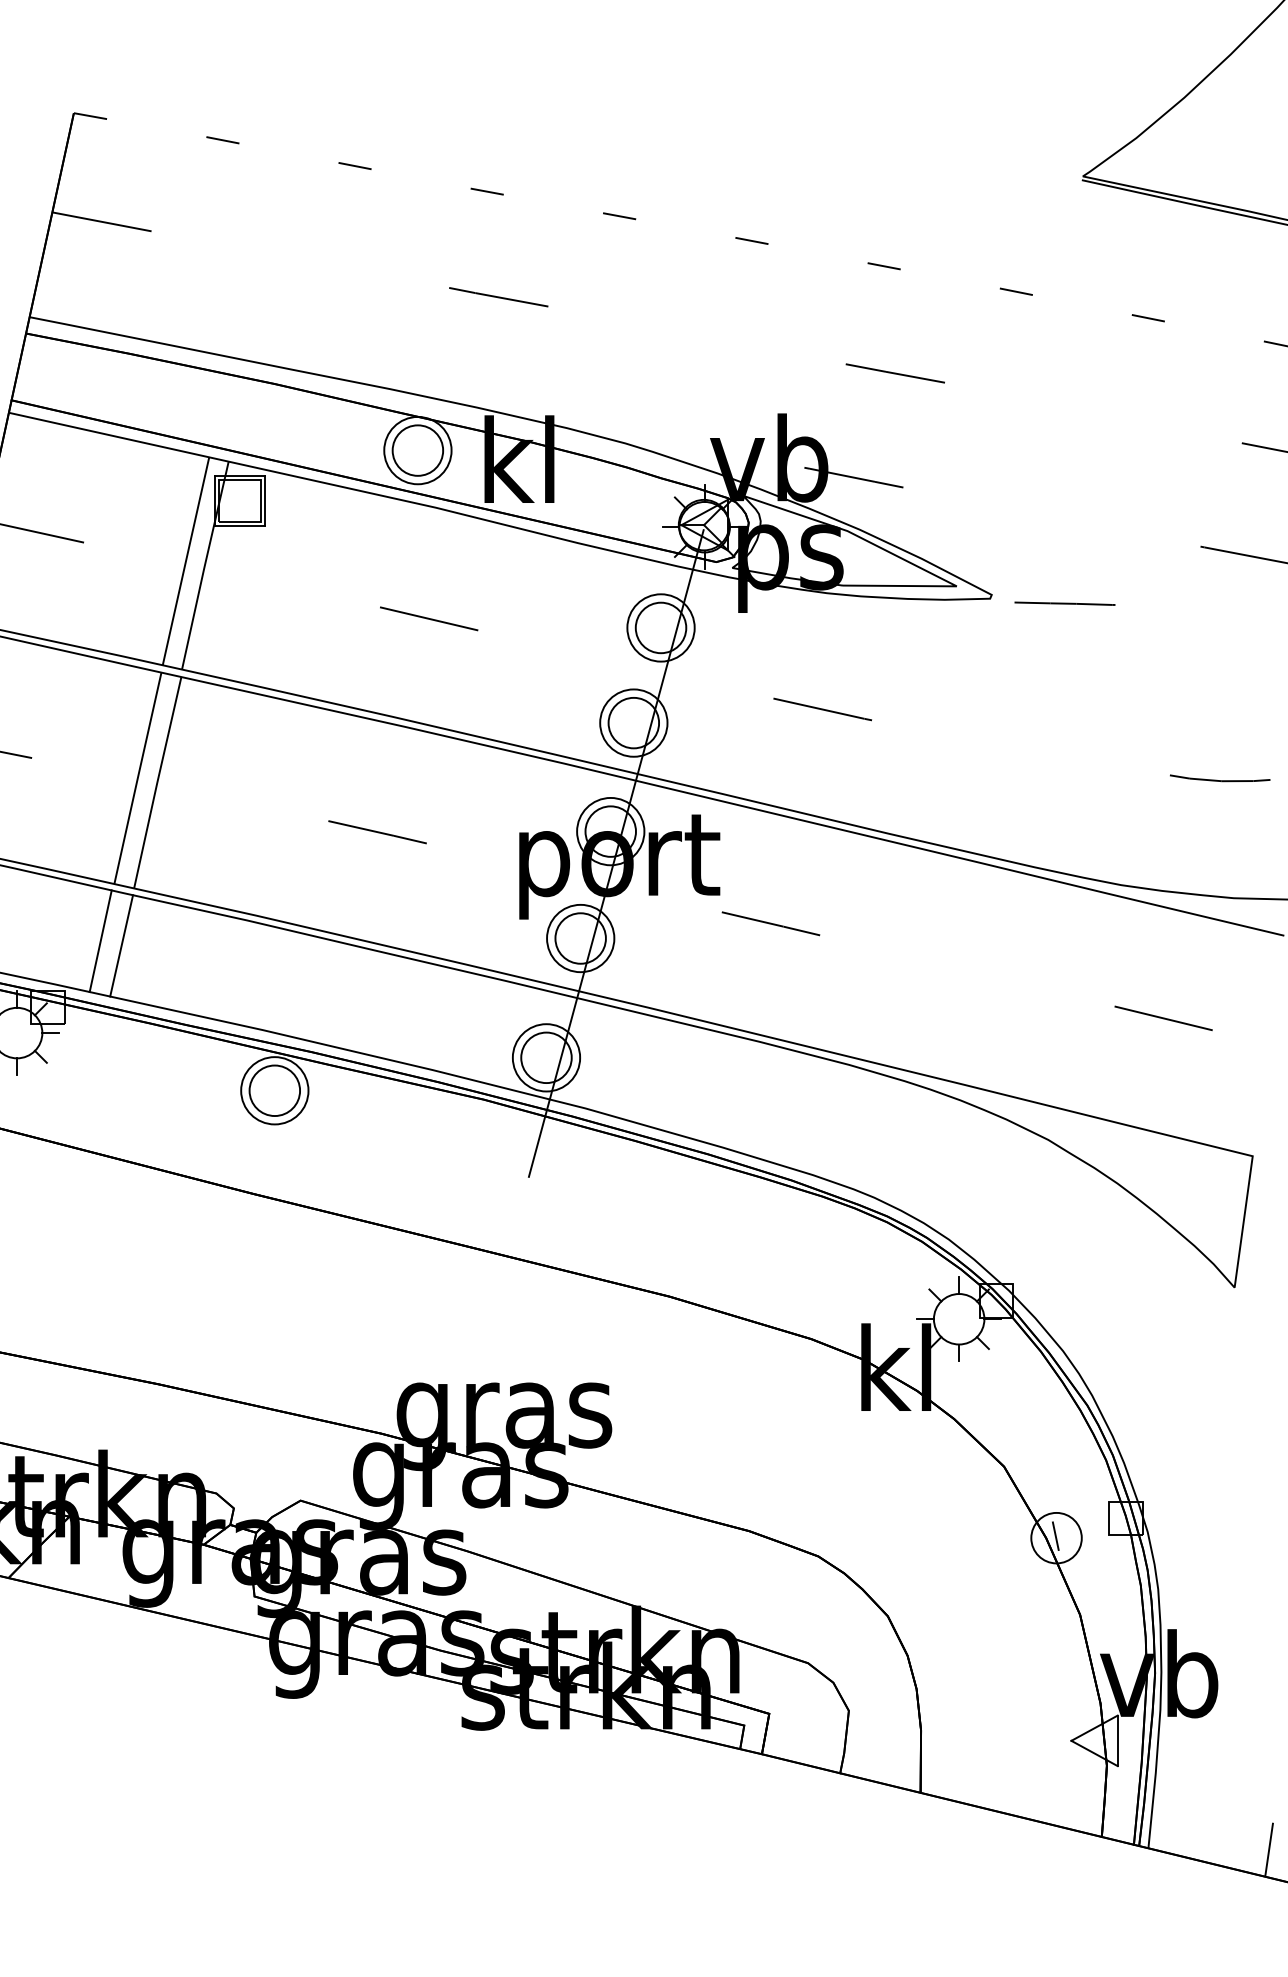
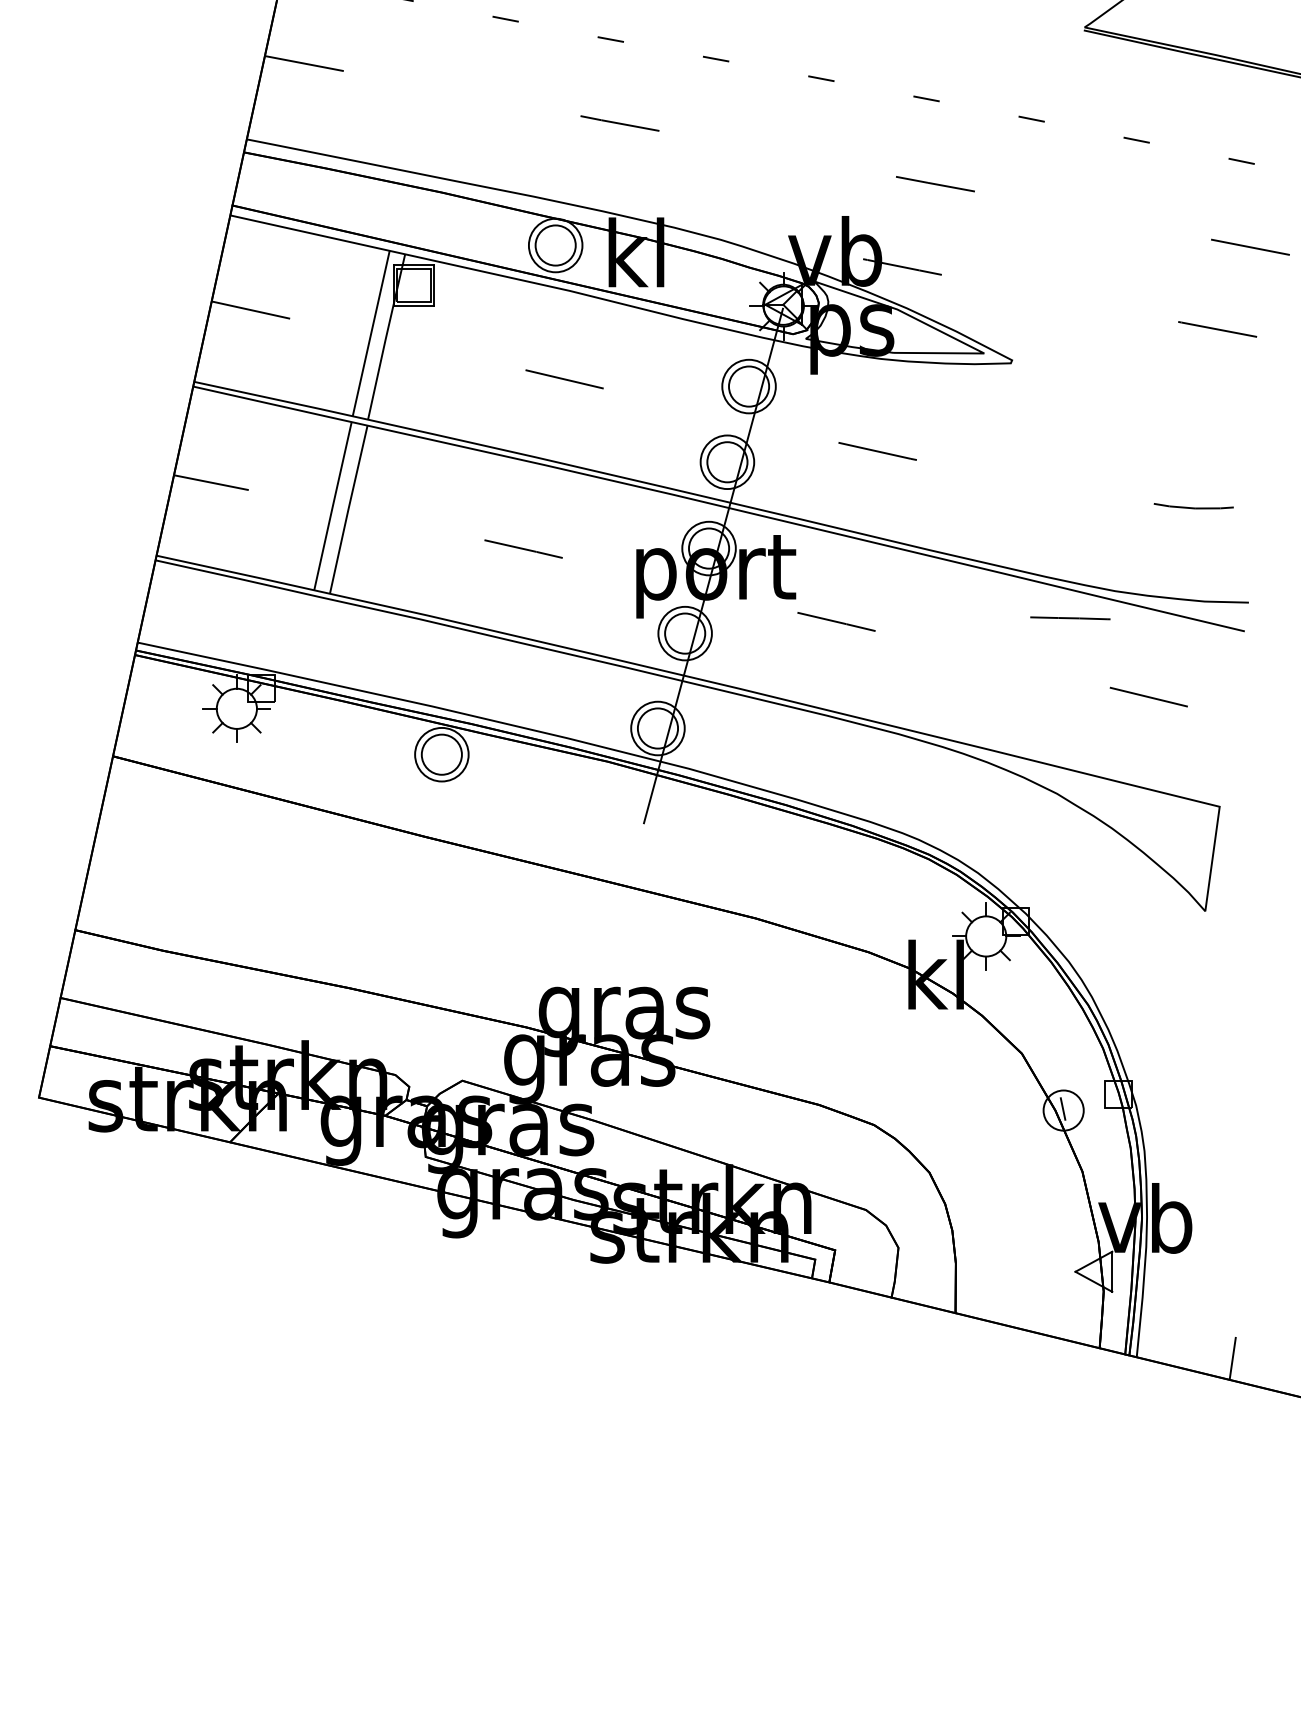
line: (1065, 603) -> (1070, 618), moved
line: (100, 940) -> (303, 635), removed
line: (120, 945) -> (319, 639), removed

